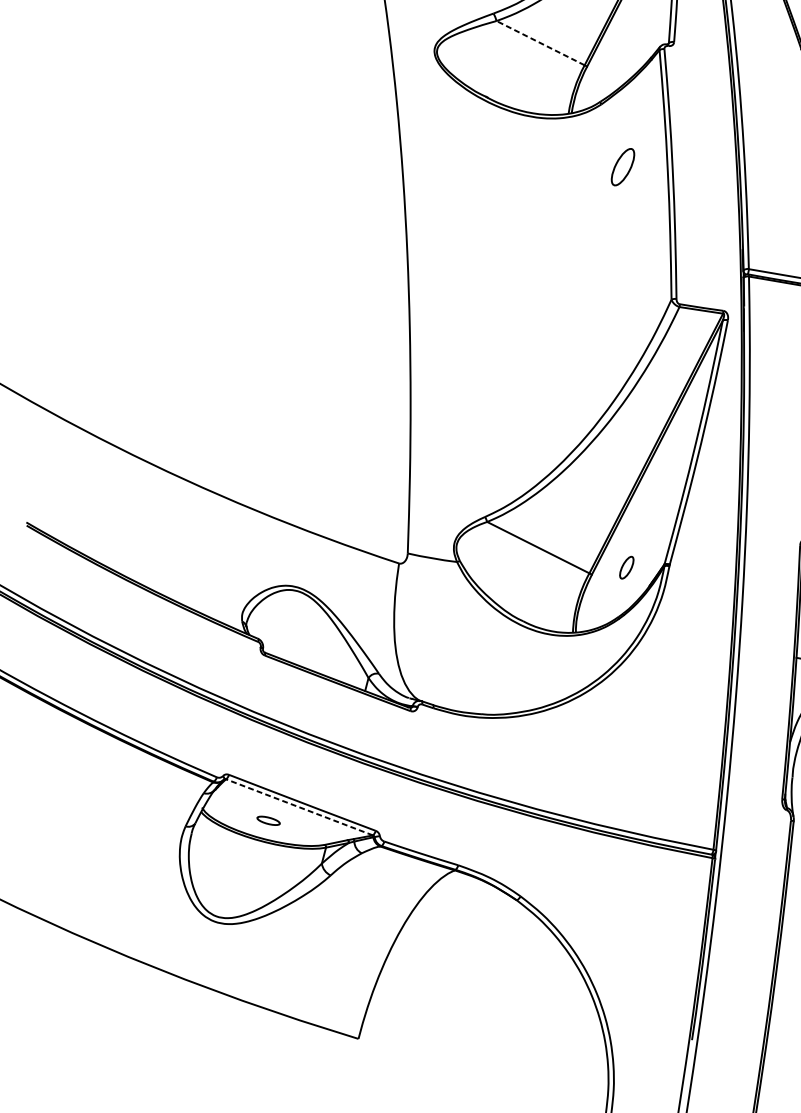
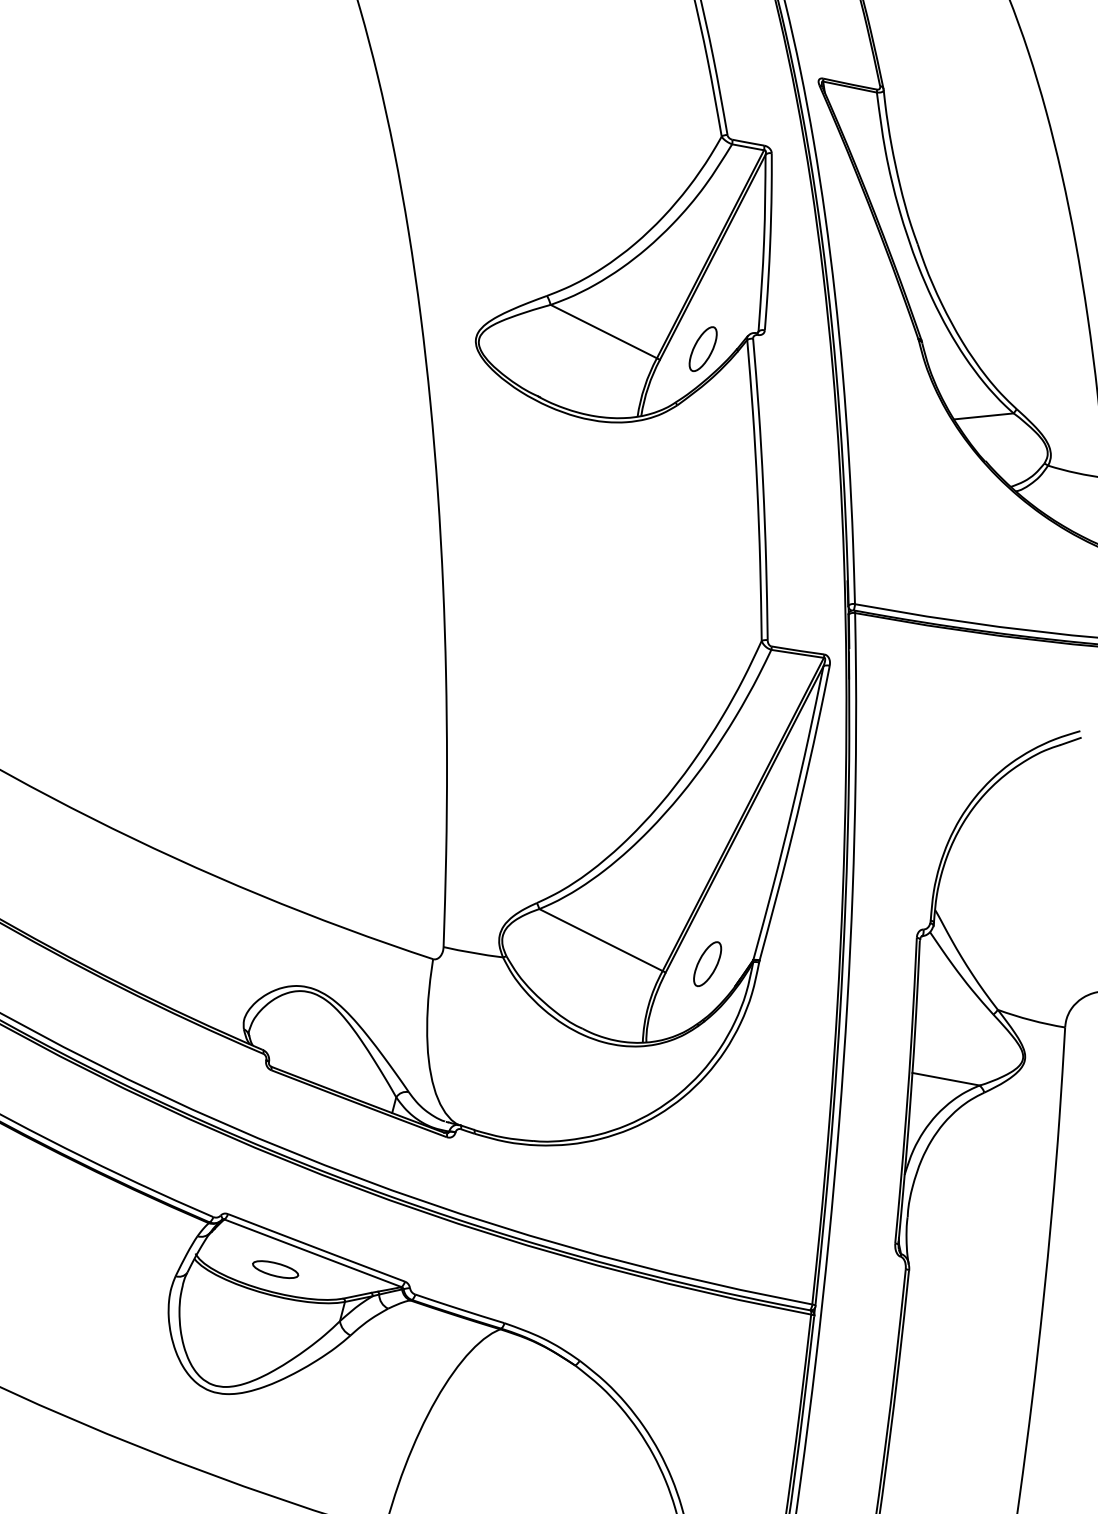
line: (540, 43) -> (603, 331), dashed -> solid
part: (622, 166) -> (702, 348), moved
part: (626, 567) -> (707, 964), size x1.67
line: (299, 807) -> (312, 1253), dashed -> solid
part: (268, 820) -> (275, 1269), size x1.67

